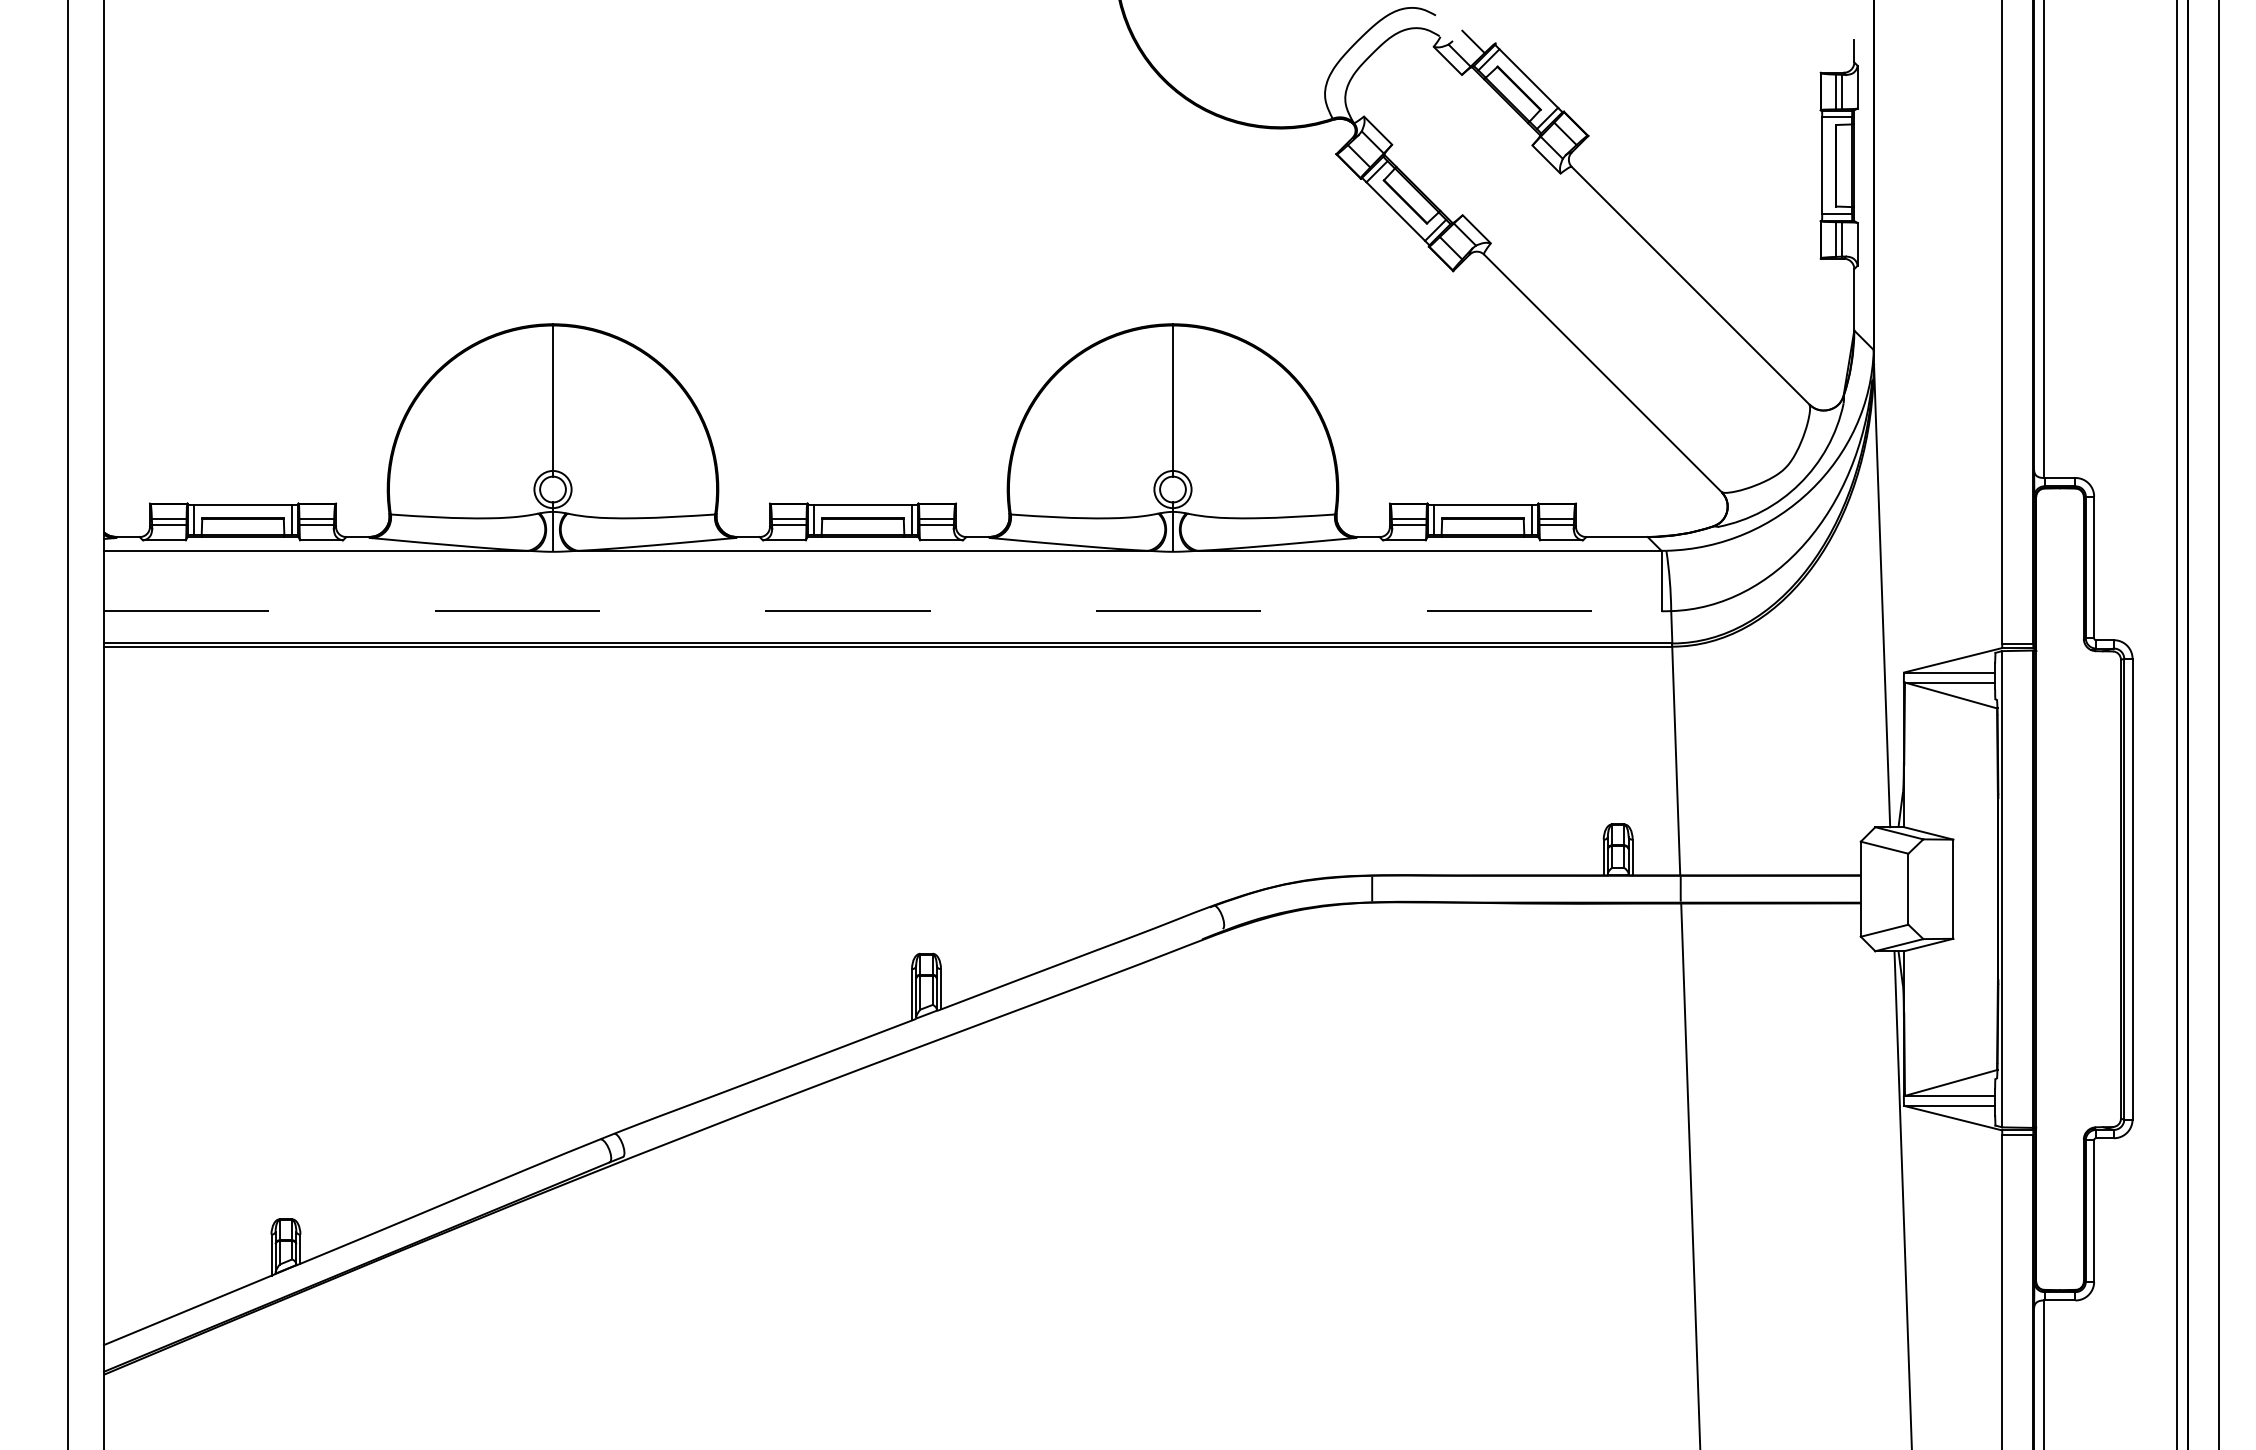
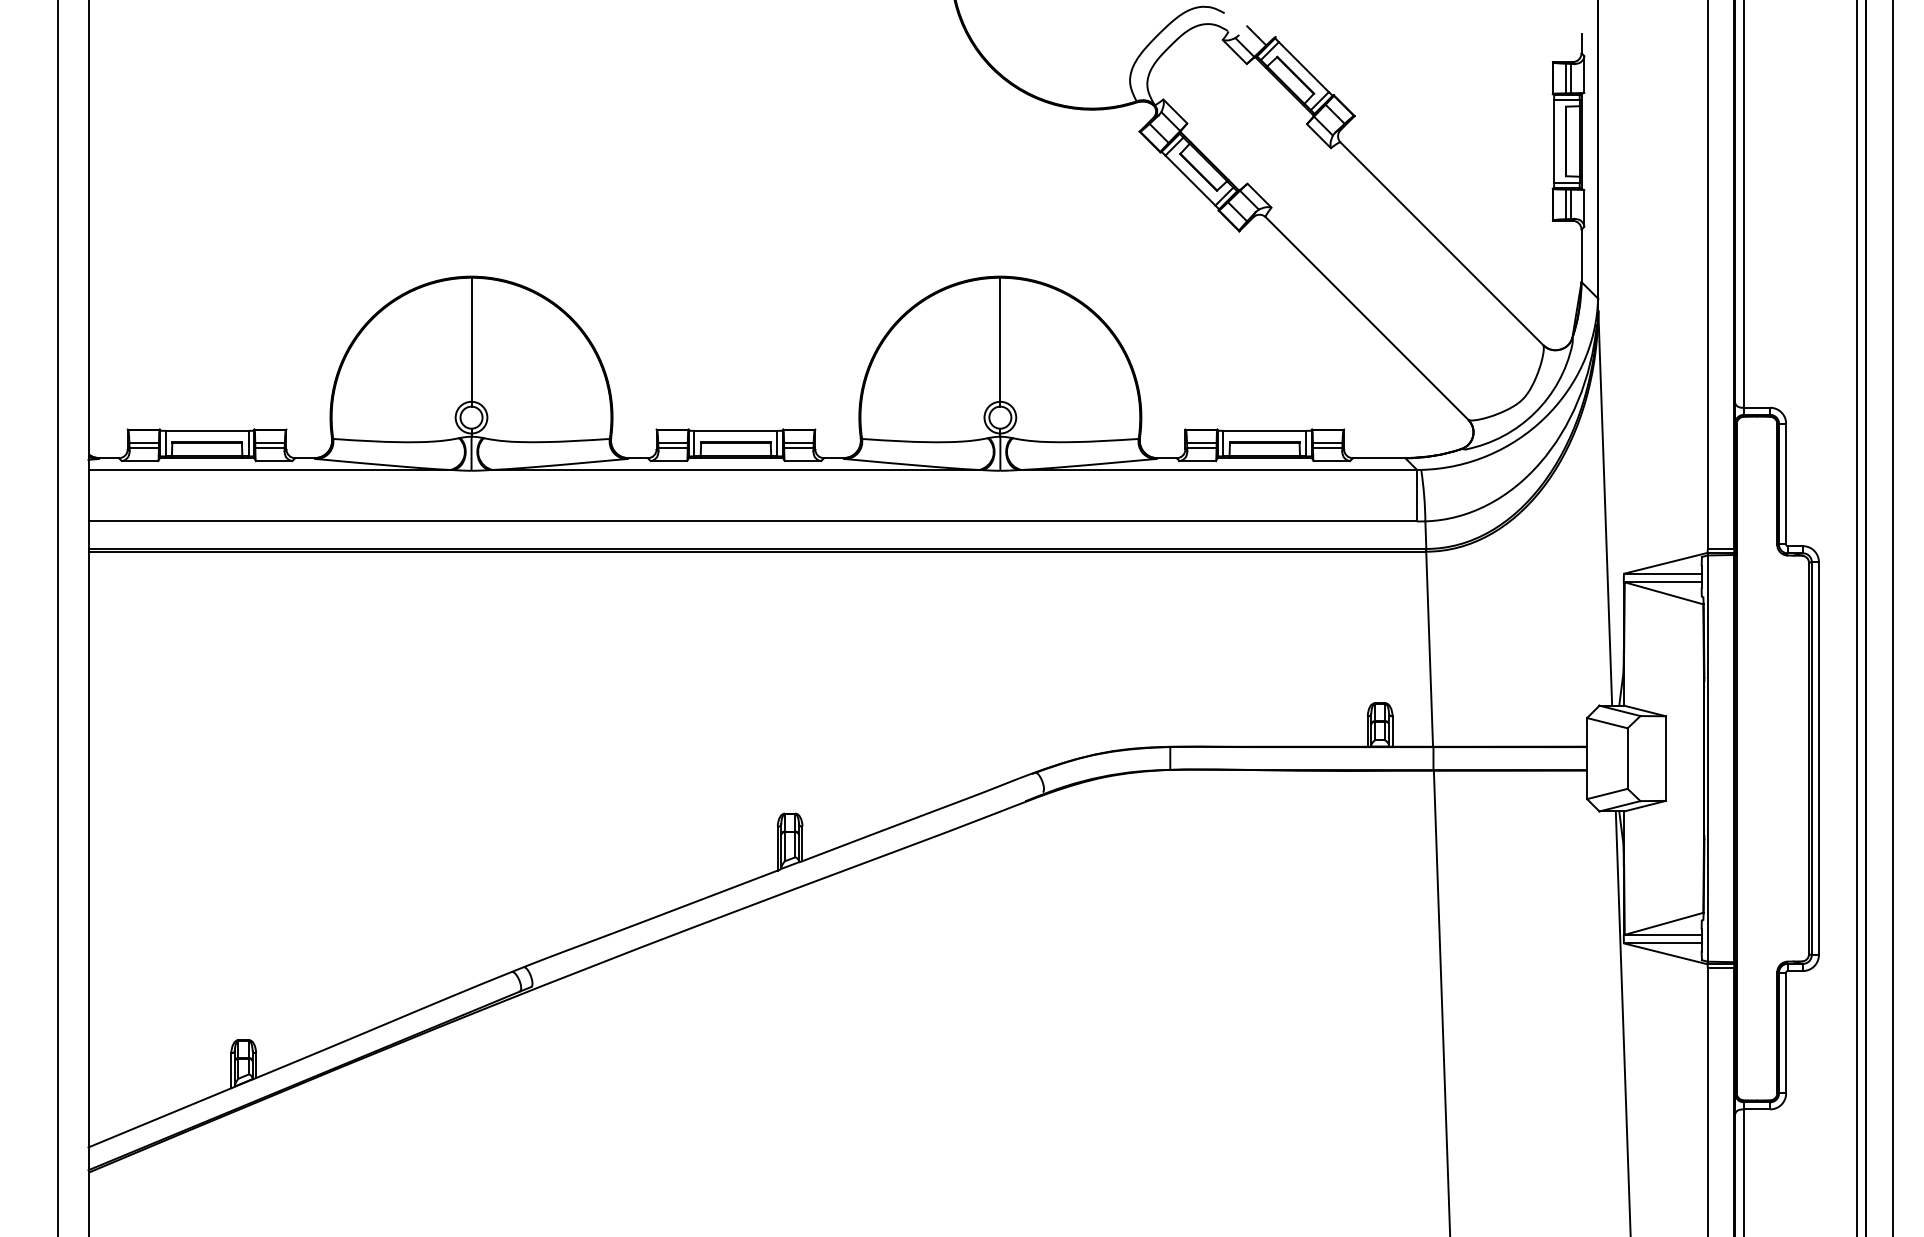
line: (882, 611) -> (752, 521), dashed -> solid

